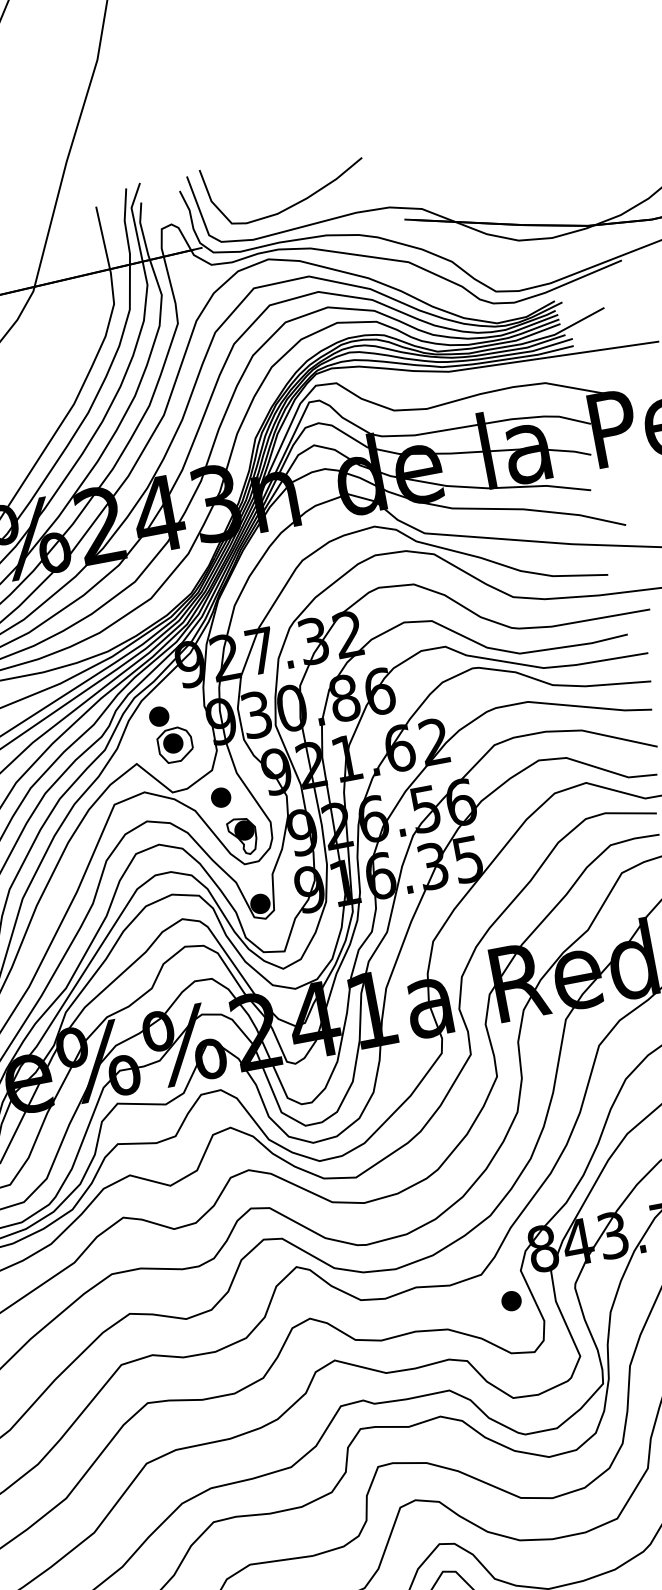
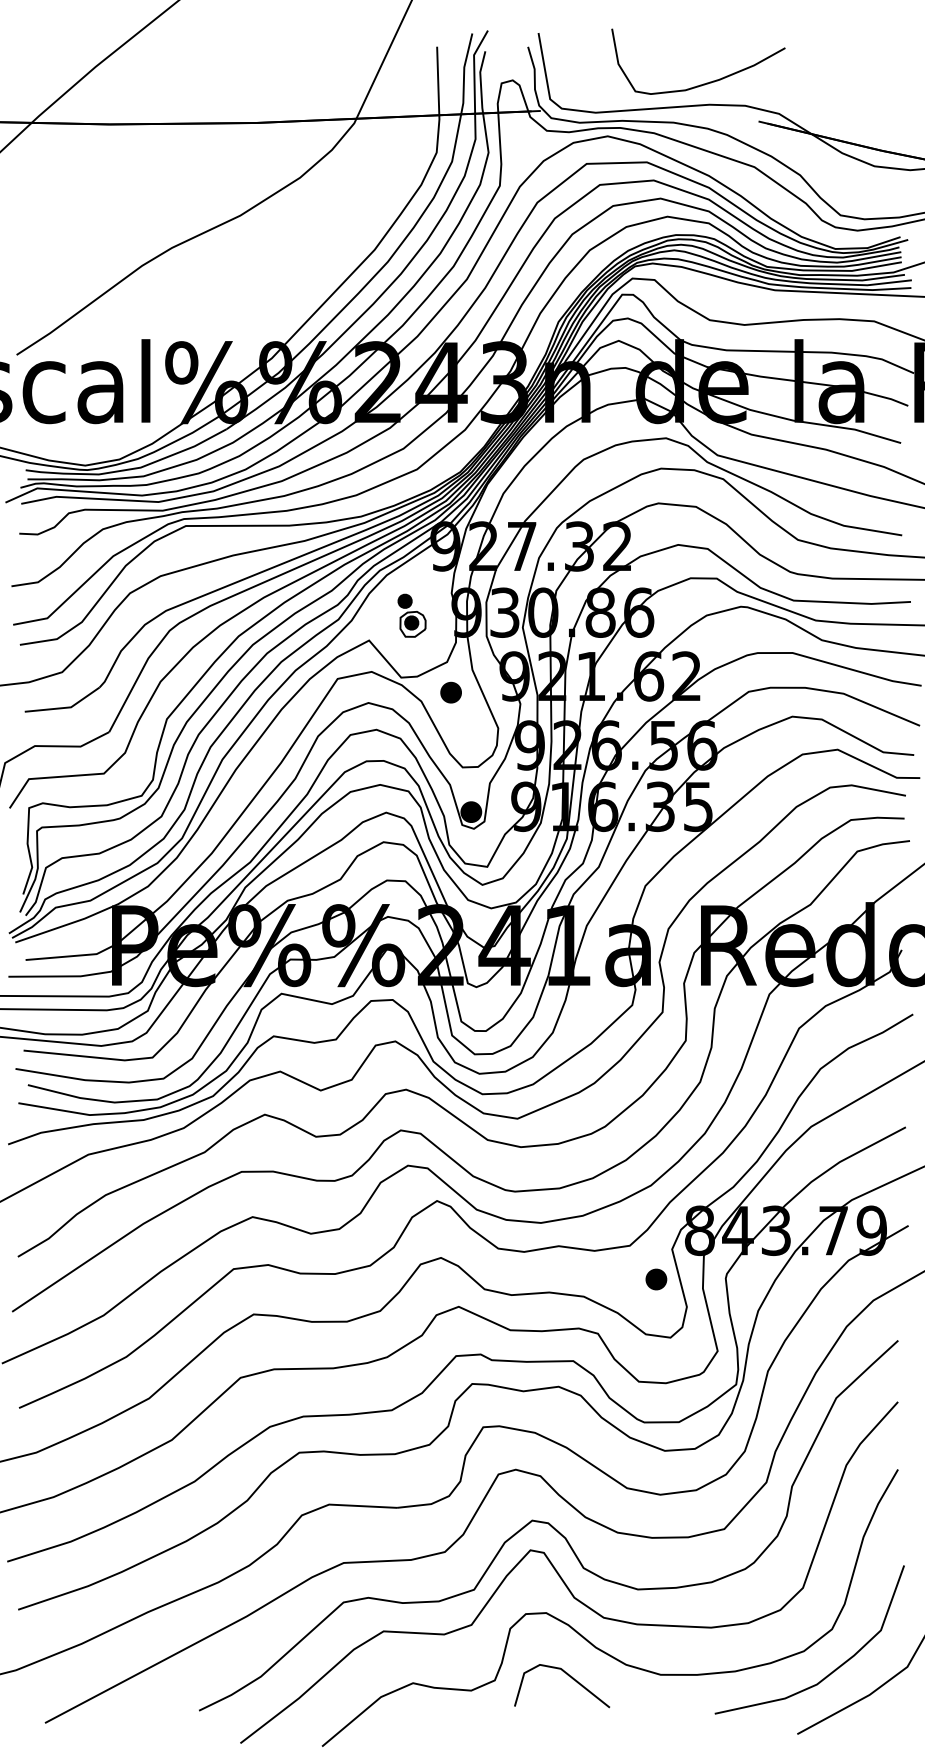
curve: (295, 203) -> (706, 82), moved
part: (171, 733) -> (411, 615), size x0.7
part: (243, 836) -> (466, 737), removed

